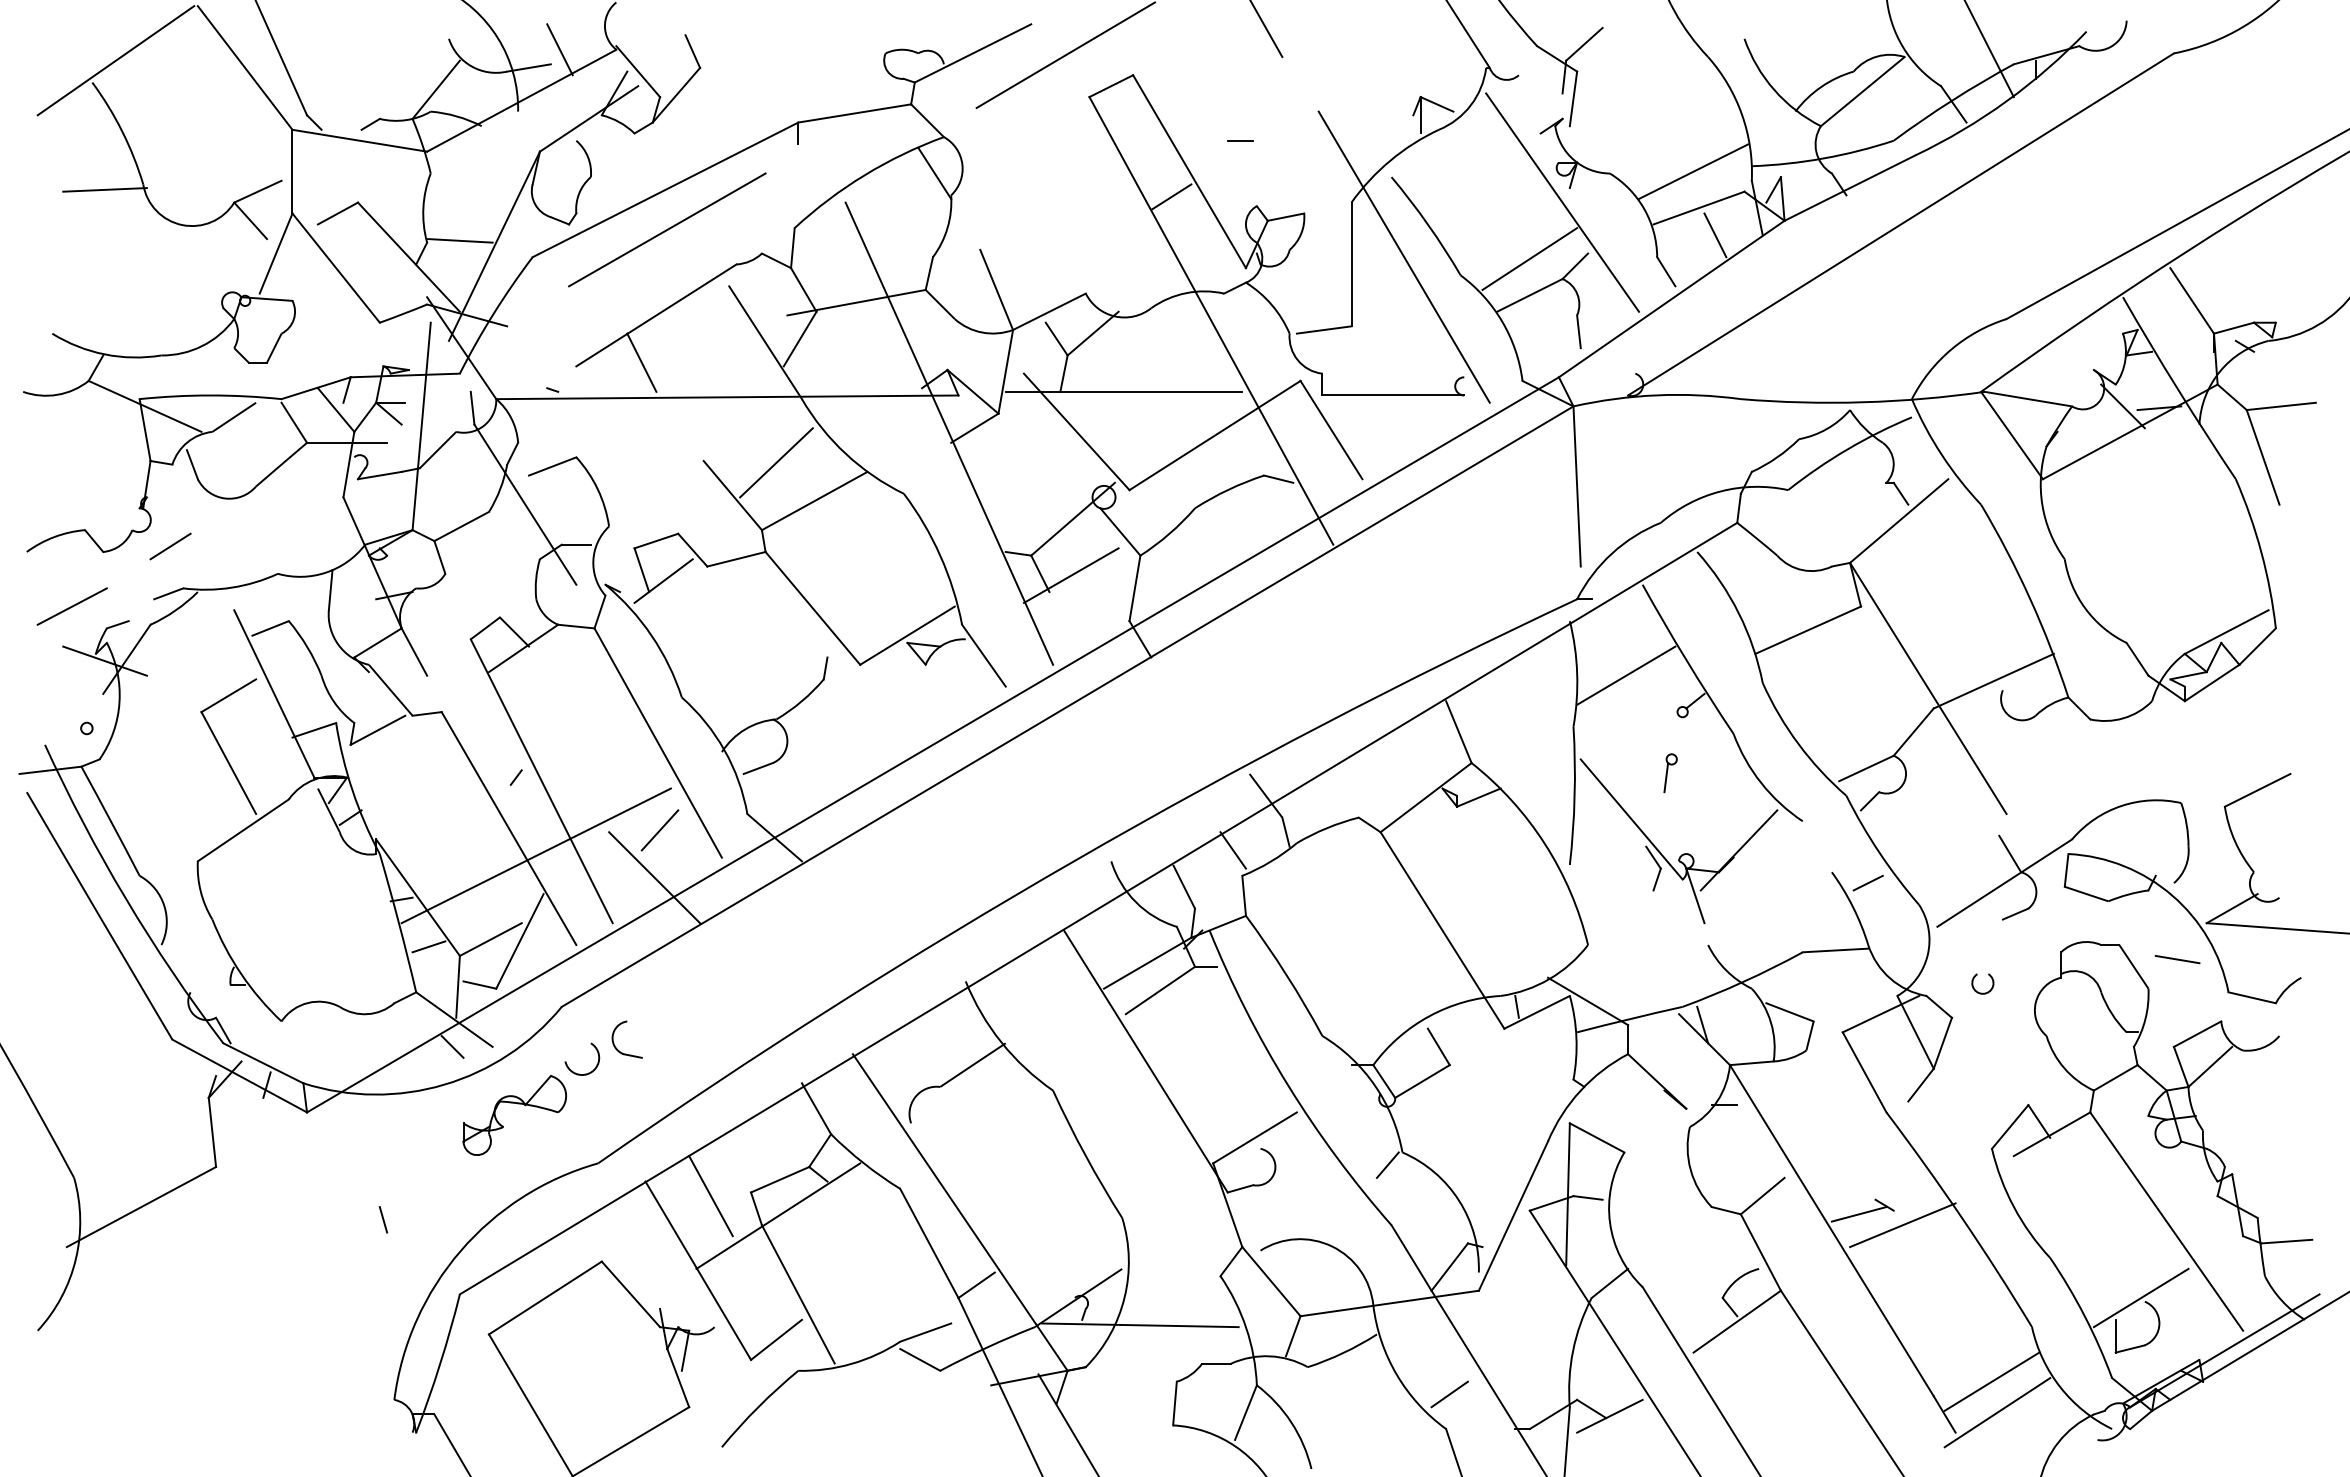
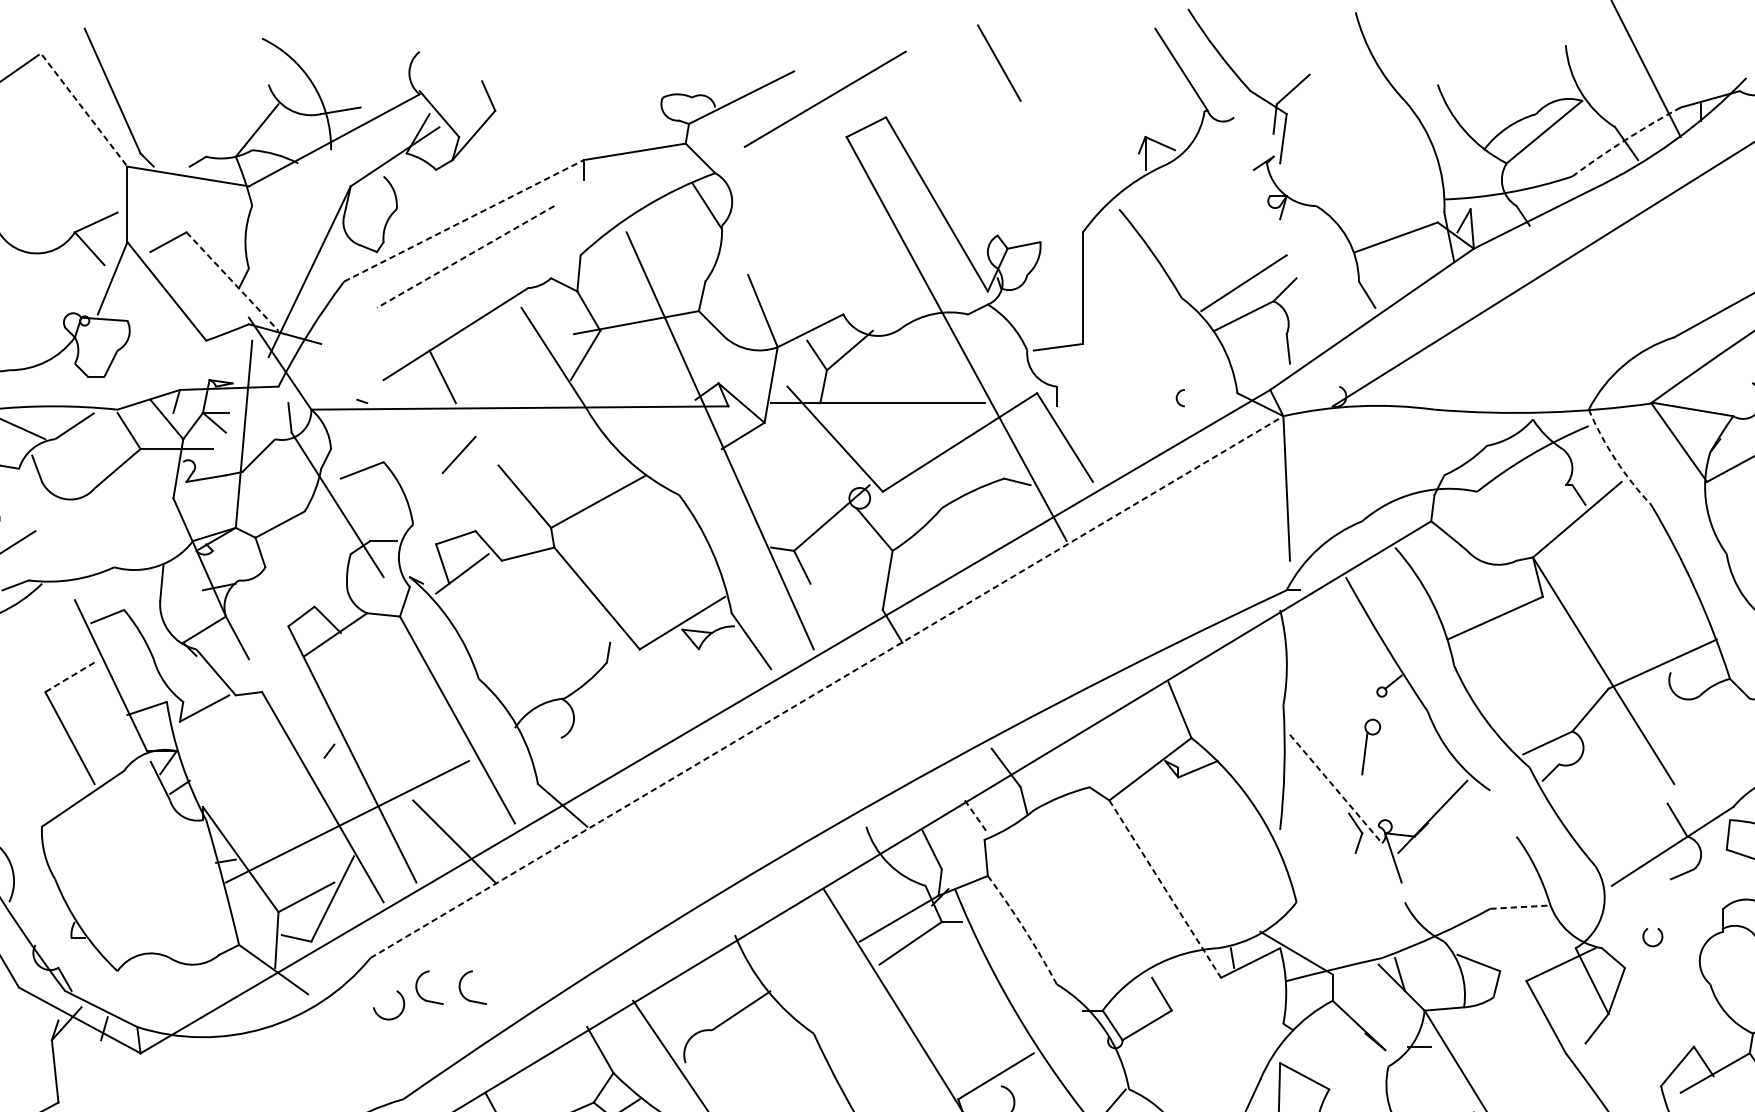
line: (559, 49) -> (368, 94), removed
line: (245, 67) -> (85, 110), solid -> dashed
arc: (1952, 100) -> (1625, 140), solid -> dashed
line: (1240, 140) -> (982, 176), removed
line: (1693, 171) -> (1391, 204), removed
line: (665, 189) -> (464, 220), solid -> dashed
line: (1171, 196) -> (920, 226), removed
line: (1562, 202) -> (1273, 232), removed
line: (666, 230) -> (464, 257), solid -> dashed
line: (1715, 235) -> (1411, 261), removed
line: (459, 240) -> (278, 266), removed
line: (1403, 256) -> (1130, 280), removed
line: (408, 257) -> (232, 281), solid -> dashed
line: (1393, 395) -> (1121, 406), removed
arc: (1941, 454) -> (1615, 459), solid -> dashed
line: (776, 462) -> (564, 466), removed
line: (1070, 575) -> (829, 568), removed
line: (1626, 675) -> (1331, 659), removed
line: (228, 695) -> (69, 677), solid -> dashed
line: (1068, 706) -> (827, 687), solid -> dashed
line: (757, 768) -> (547, 742), removed
part: (1670, 773) -> (1370, 747), size x1.6
line: (1631, 819) -> (1335, 788), solid -> dashed
line: (659, 830) -> (458, 455), moved
line: (1233, 850) -> (976, 816), solid -> dashed
line: (1867, 882) -> (1548, 845), removed
line: (1442, 930) -> (1165, 889), solid -> dashed
line: (428, 946) -> (250, 903), removed
line: (1835, 950) -> (1519, 907), solid -> dashed
arc: (1286, 974) -> (1024, 928), solid -> dashed
part: (662, 1042) -> (461, 990), added
line: (452, 1046) -> (271, 993), removed
part: (517, 1104) -> (330, 1046), removed

